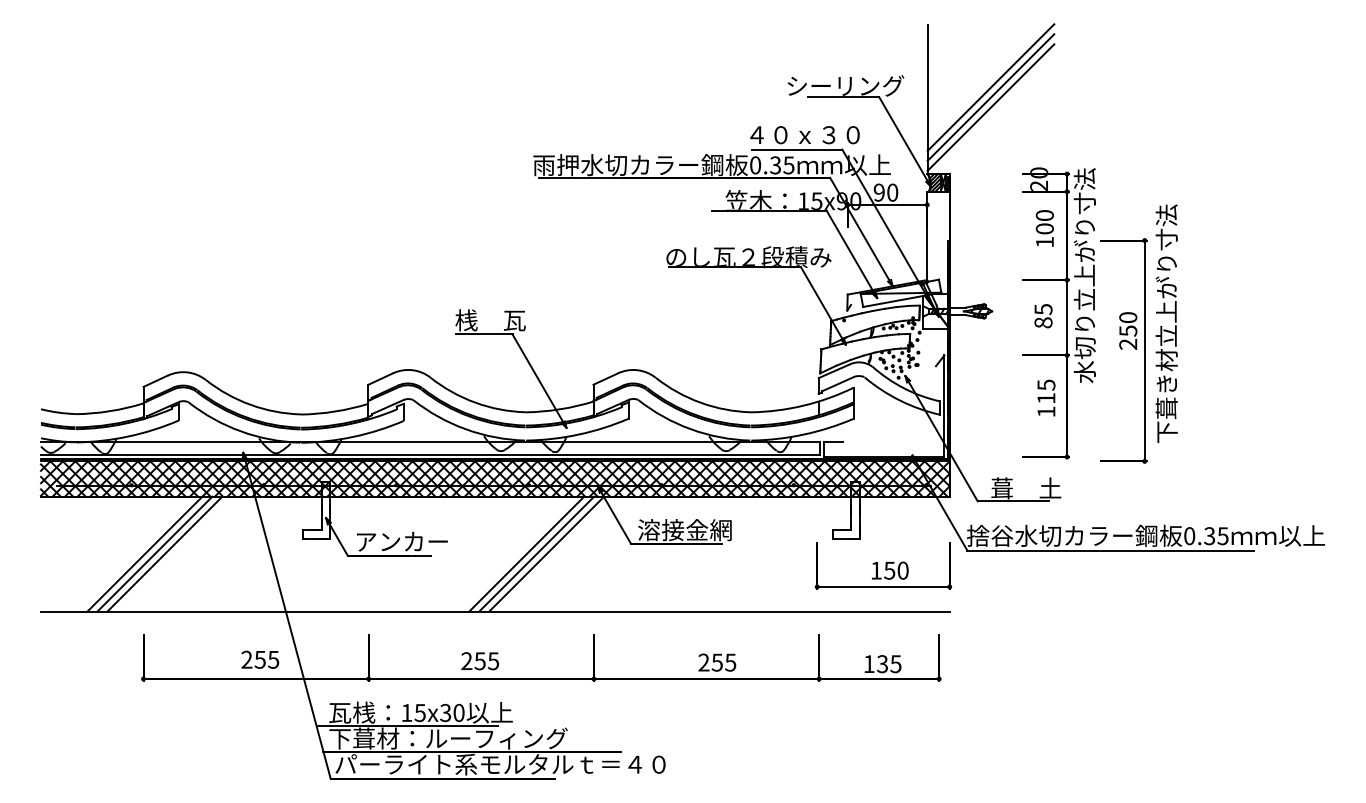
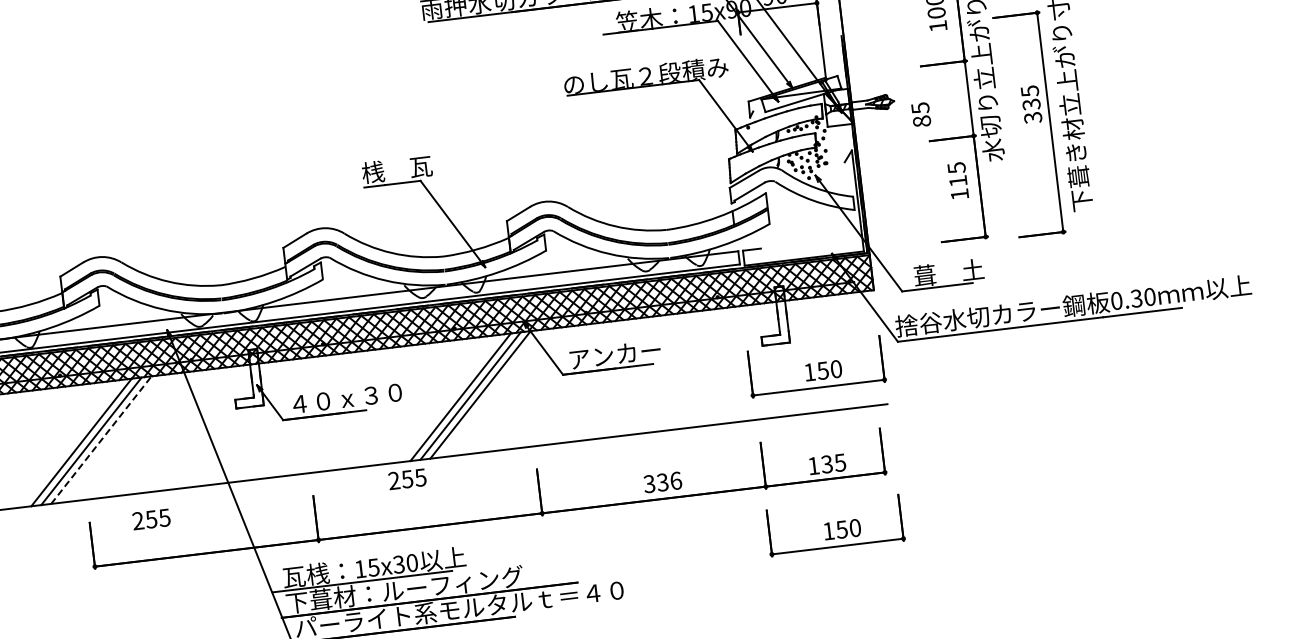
text: (1043, 316) -> (921, 115), moved
text: (1128, 330) -> (1031, 103), 250 -> 335
text: (684, 530) -> (614, 355), 溶接金網 -> アンカー
text: (1222, 536) -> (1149, 297), 0.35 -> 0.30
text: (412, 541) -> (345, 398), アンカー -> ４０ｘ３０
line: (165, 553) -> (101, 439), solid -> dashed
text: (260, 659) -> (151, 519), moved
text: (479, 661) -> (406, 479), moved
text: (717, 662) -> (662, 482), 255 -> 336
part: (882, 725) -> (834, 525), added

